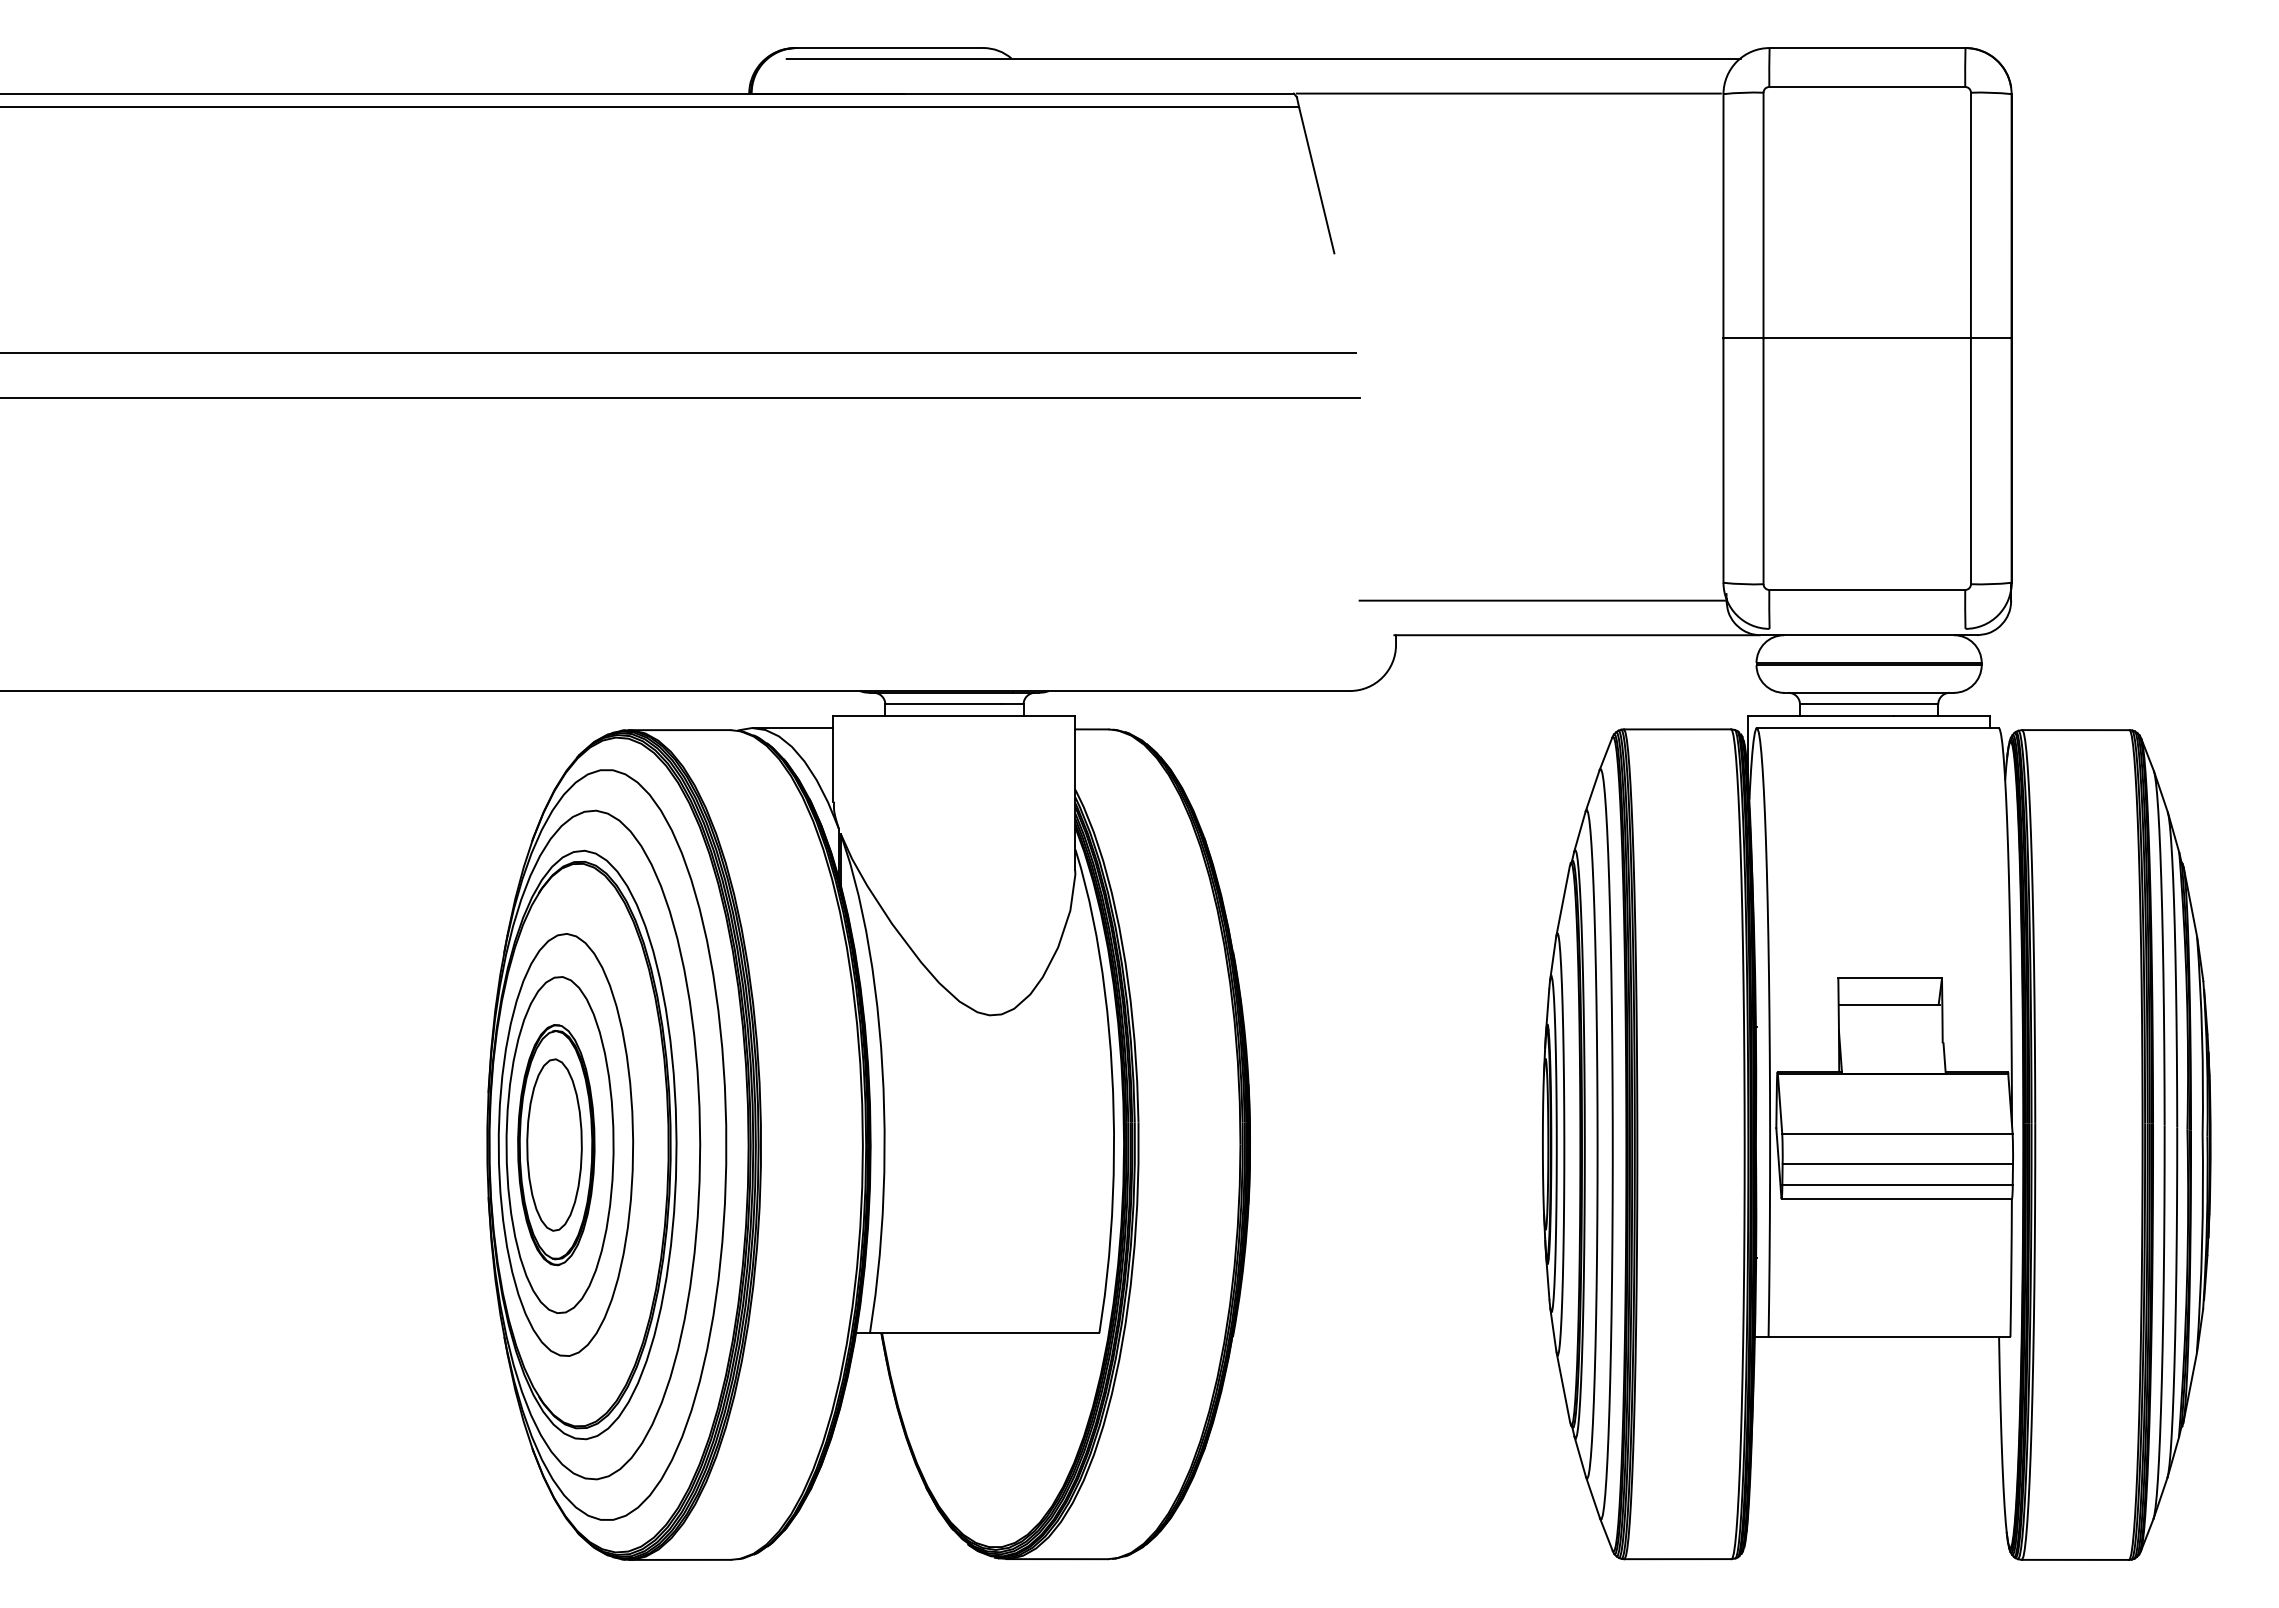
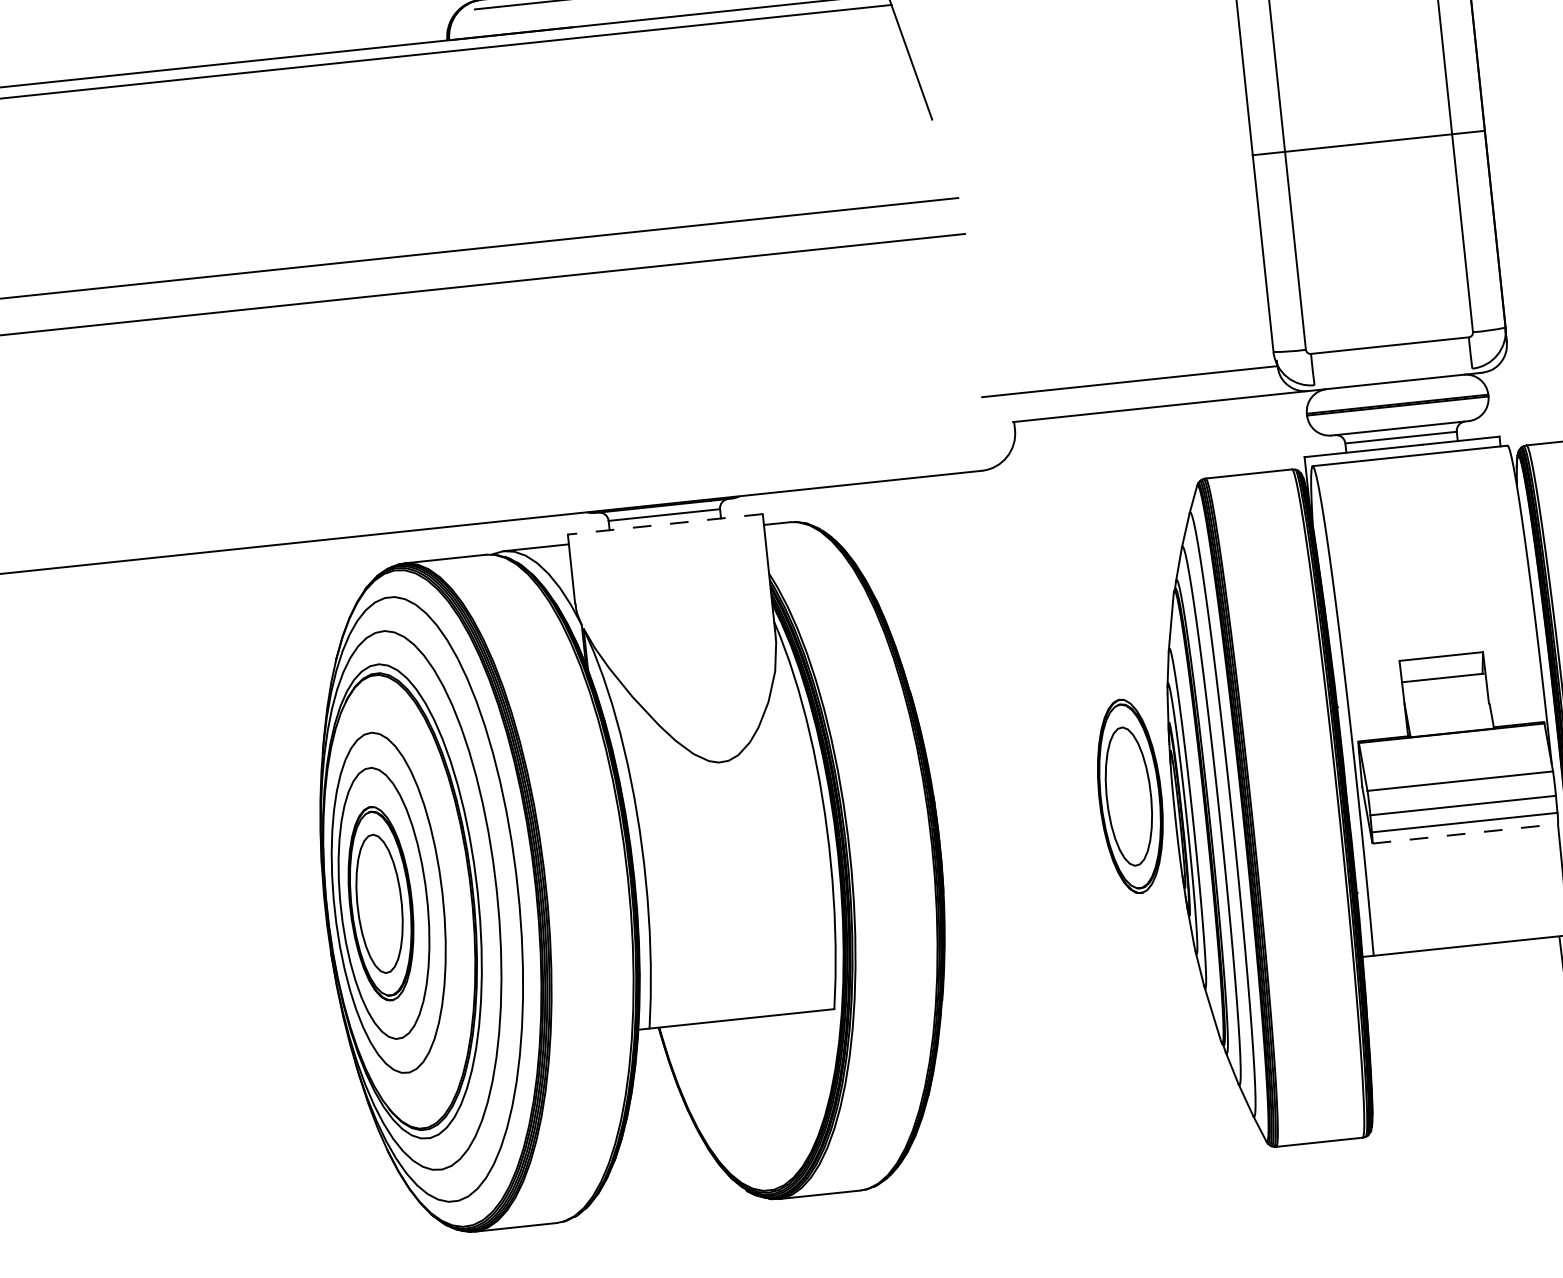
line: (953, 715) -> (664, 524), solid -> dashed
part: (1490, 1110) -> (1130, 796), added
line: (1897, 1199) -> (1465, 834), solid -> dashed

